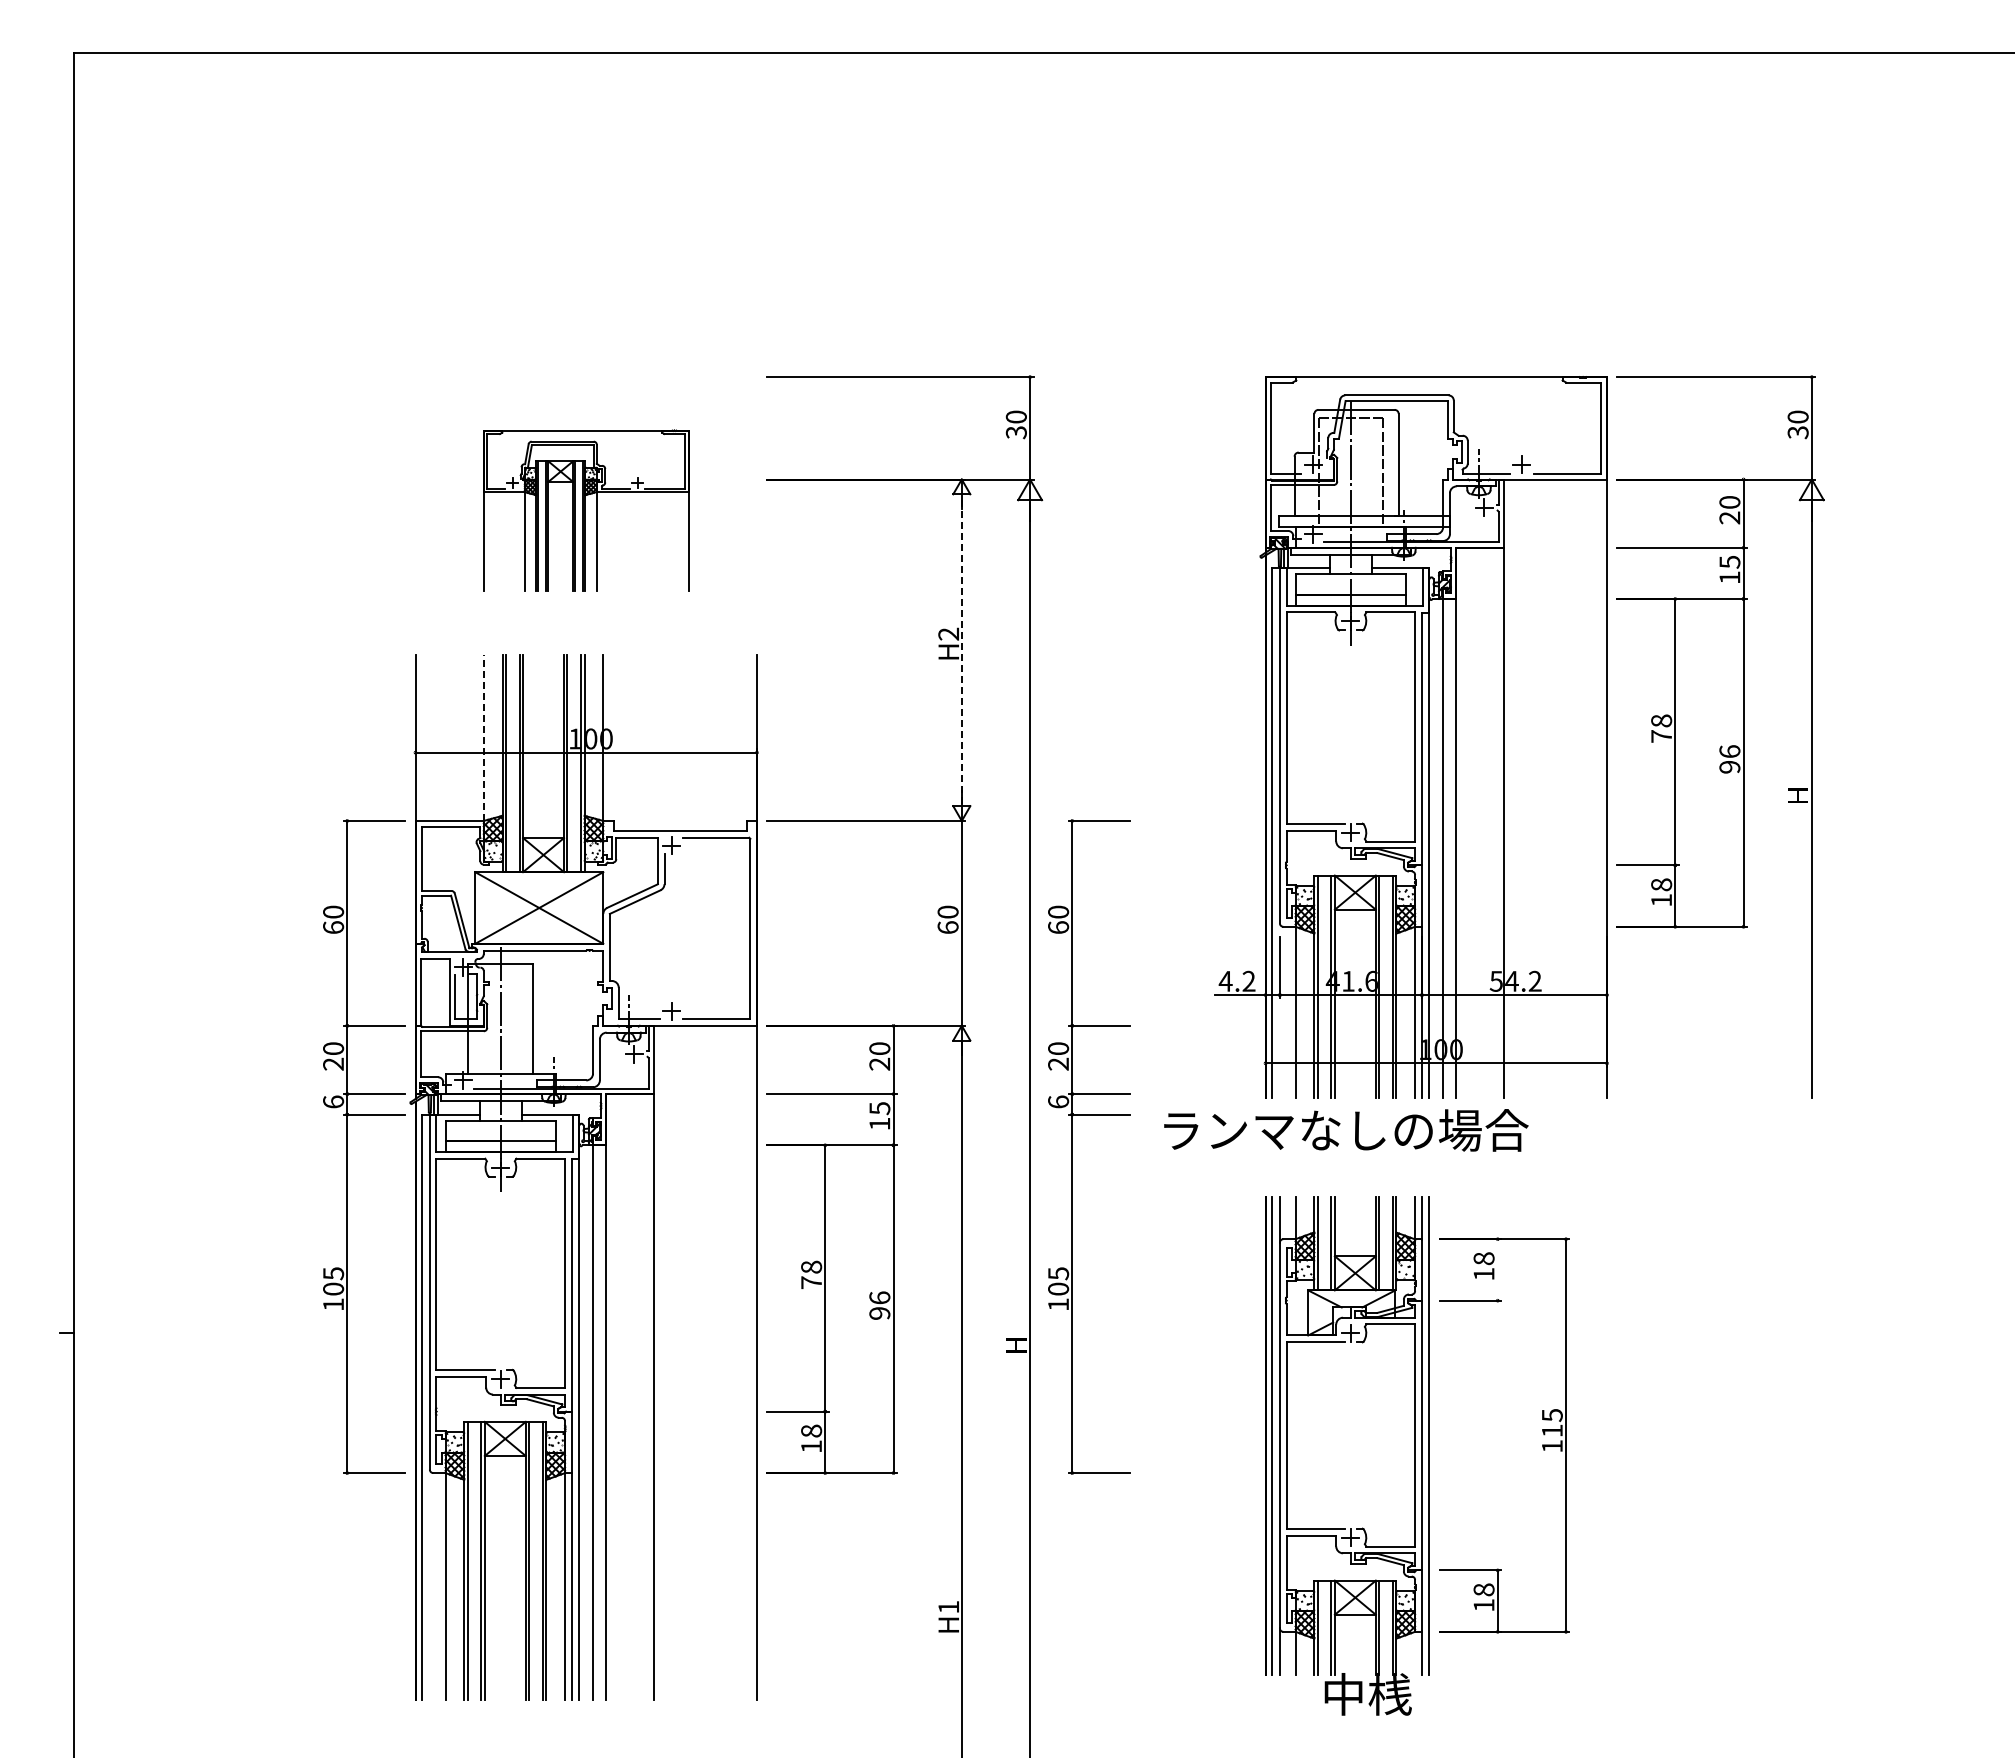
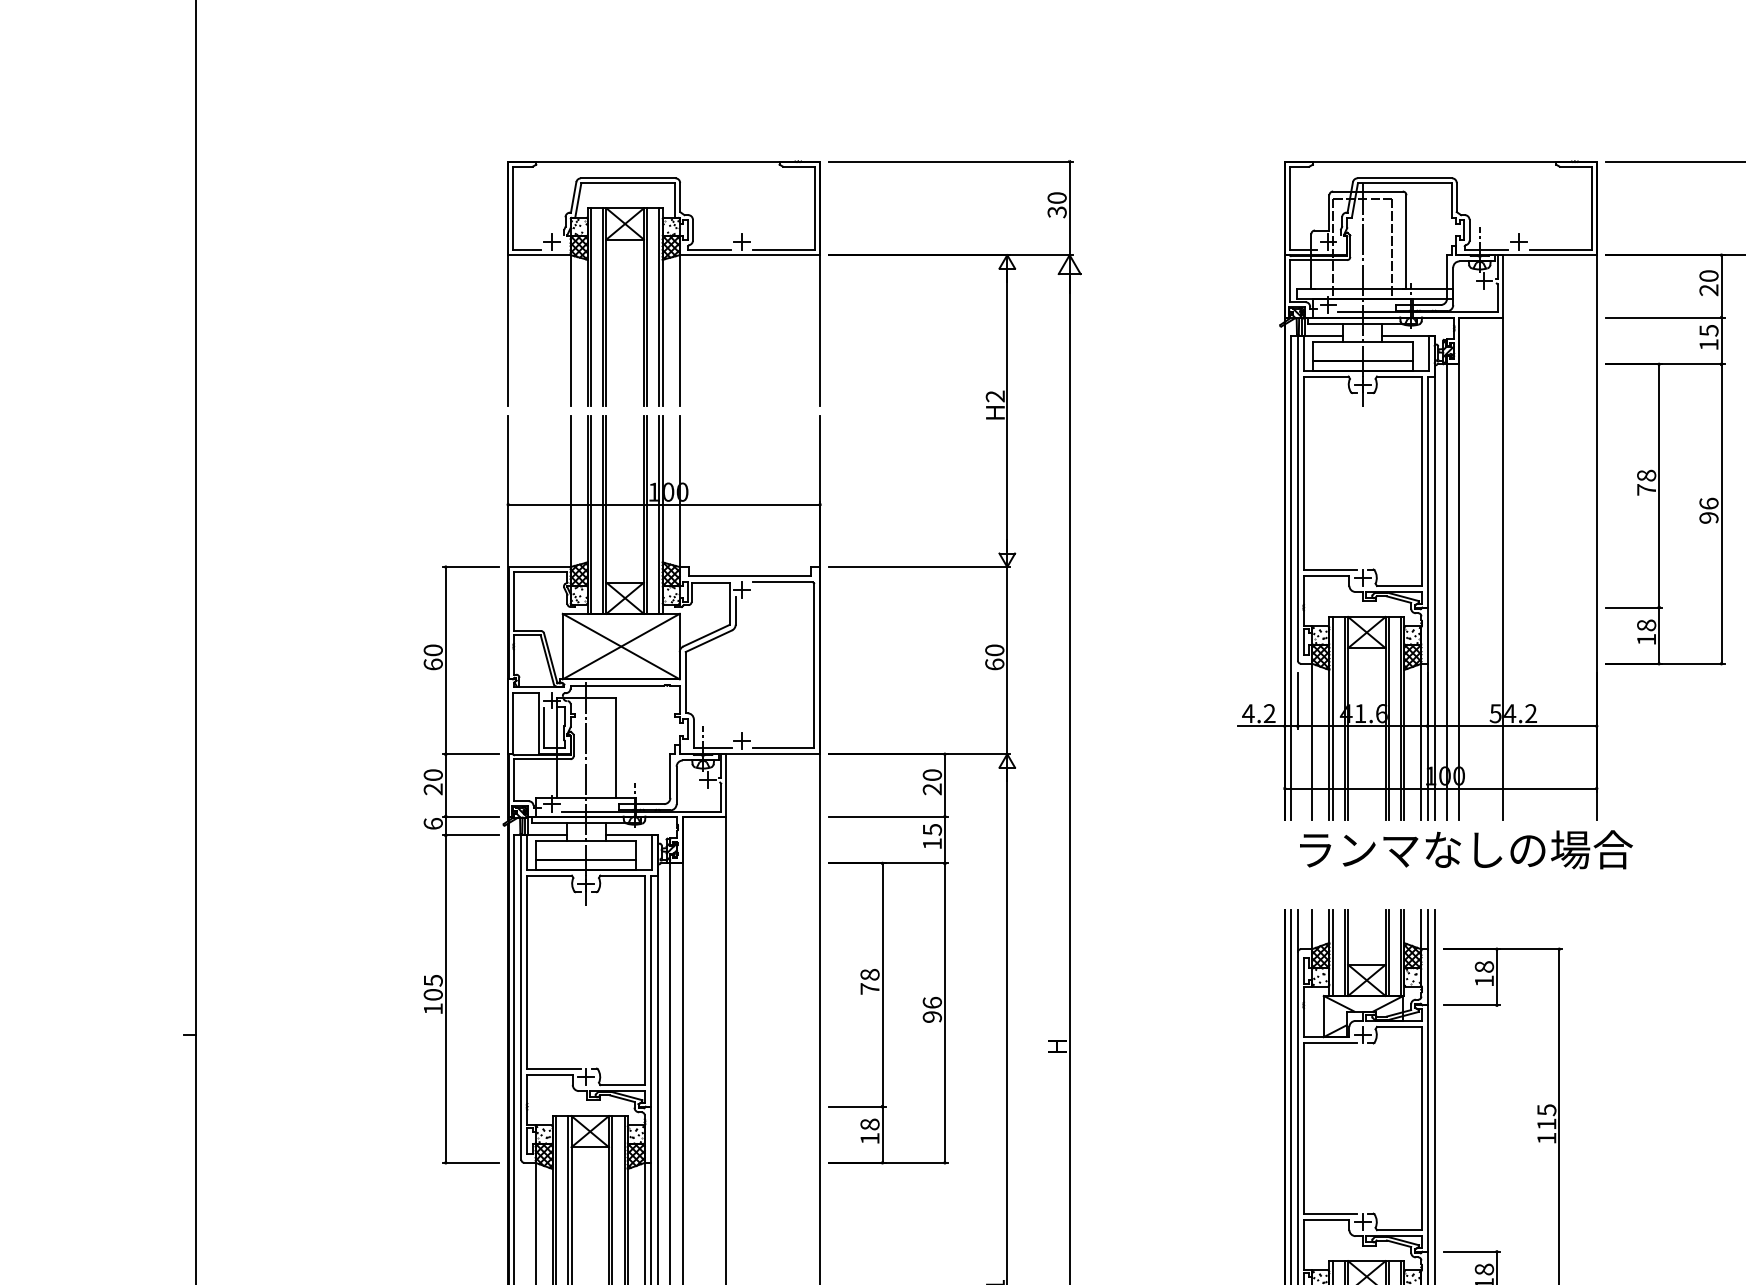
part: (586, 510) -> (664, 283), size x1.67
line: (961, 650) -> (1007, 411), dashed -> solid
line: (483, 738) -> (570, 491), dashed -> solid
text: (1346, 1130) -> (1466, 849), moved
part: (1072, 1146) -> (1108, 864), removed
line: (1497, 1269) -> (1496, 976), added

